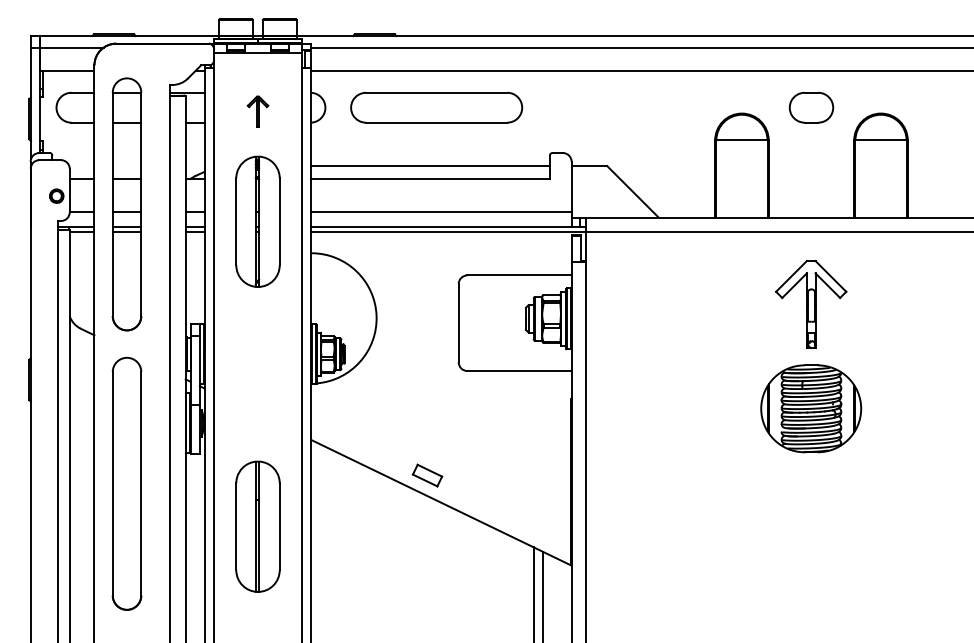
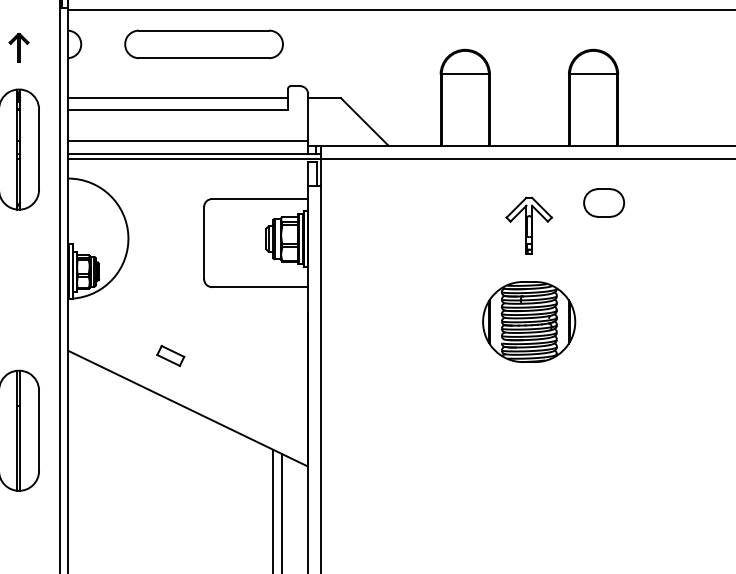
part: (436, 107) -> (203, 44), moved
part: (811, 107) -> (604, 202), moved
part: (811, 304) -> (529, 225), size x0.7
part: (427, 475) -> (170, 355), moved

